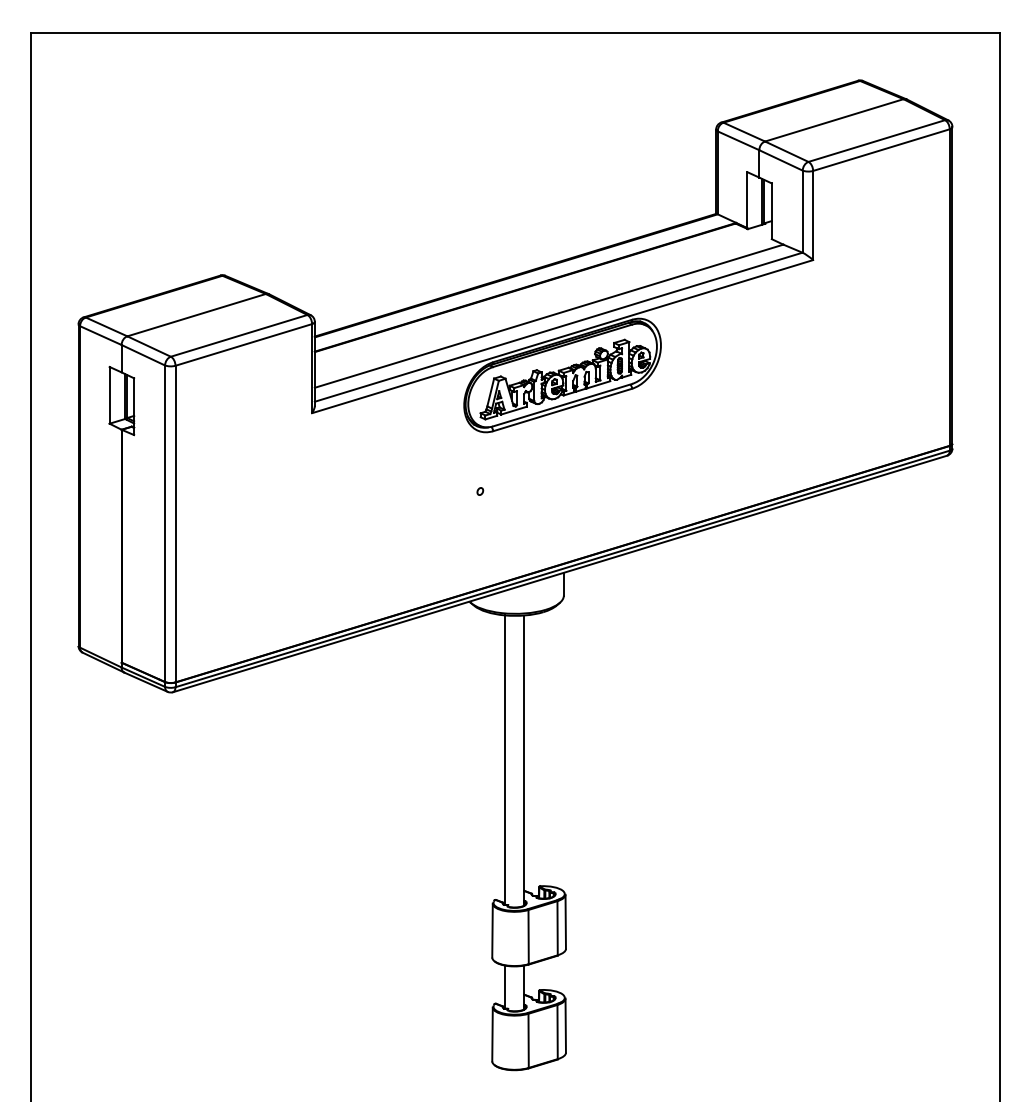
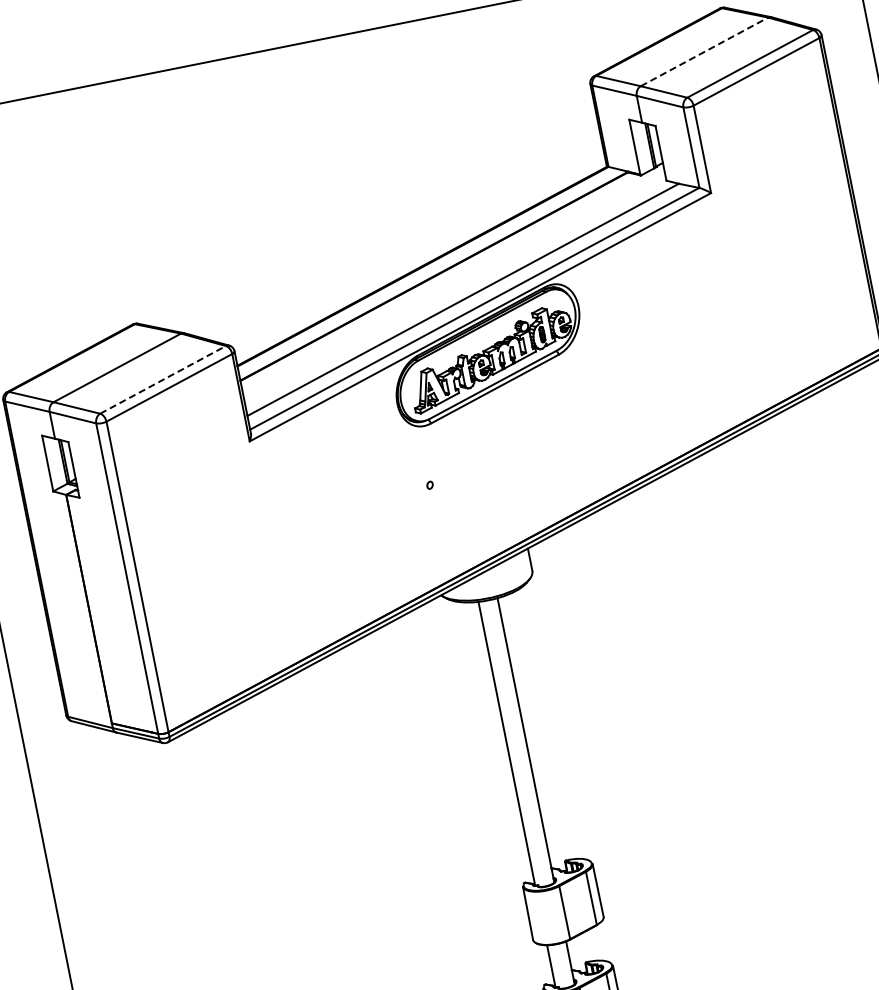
line: (834, 120) -> (704, 52), solid -> dashed
line: (239, 335) -> (163, 379), solid -> dashed

